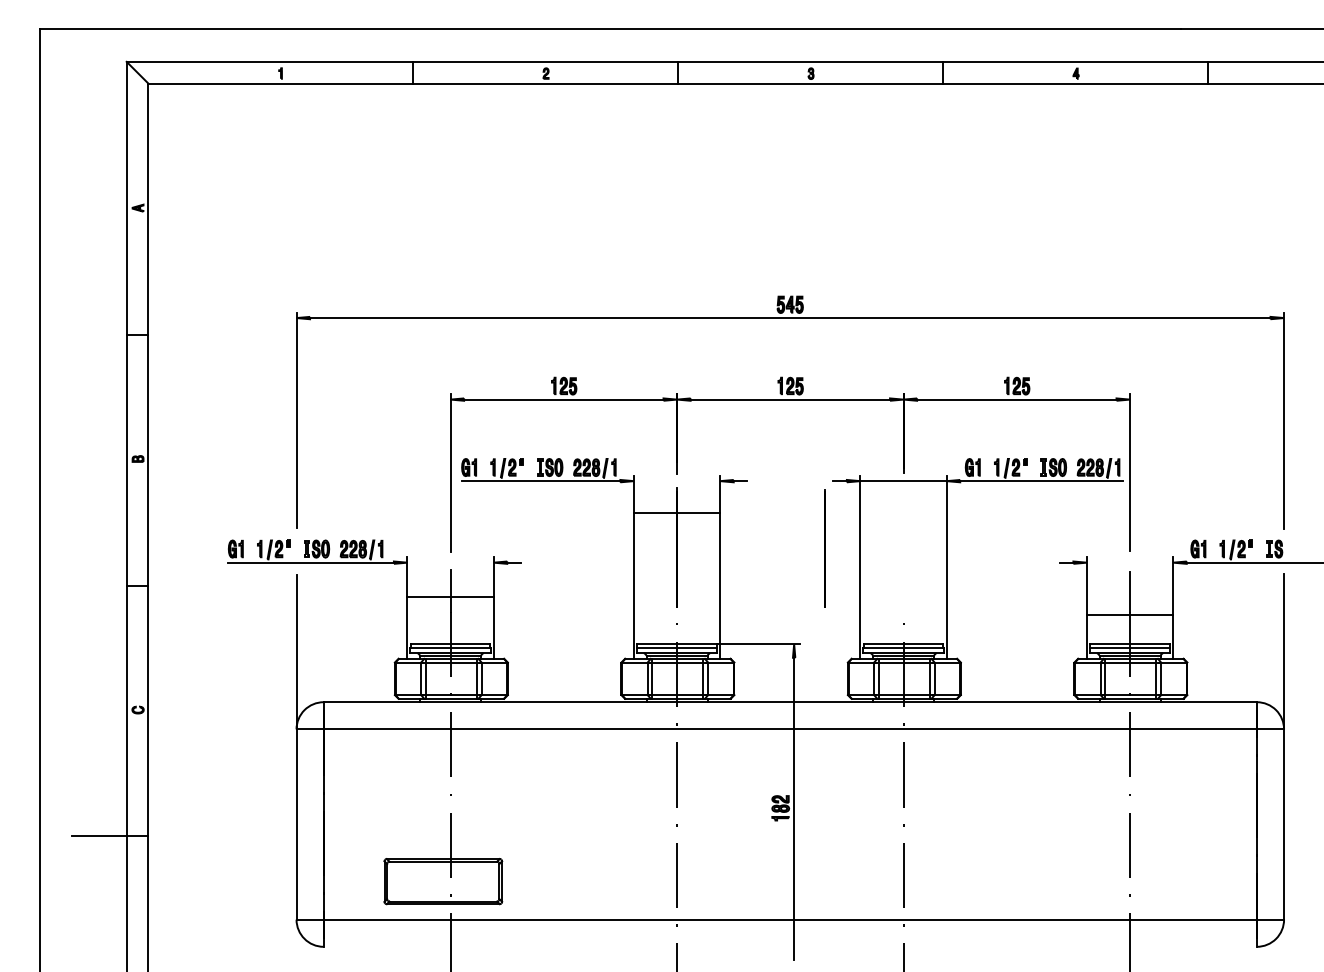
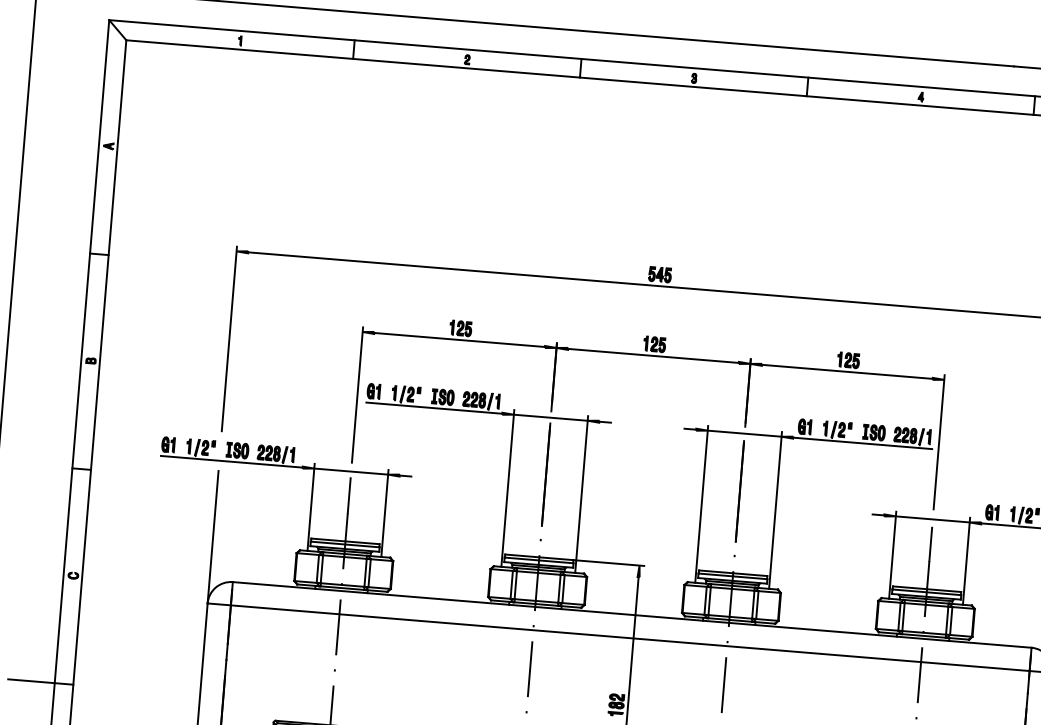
line: (676, 513) -> (550, 418), moved
line: (824, 548) -> (739, 491), moved
line: (450, 596) -> (351, 471), moved
line: (1129, 614) -> (932, 519), moved

